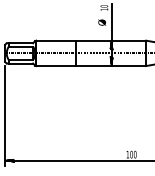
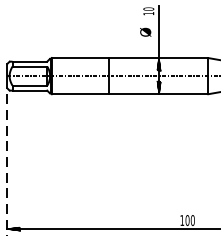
line: (5, 115) -> (7, 164), solid -> dashed

